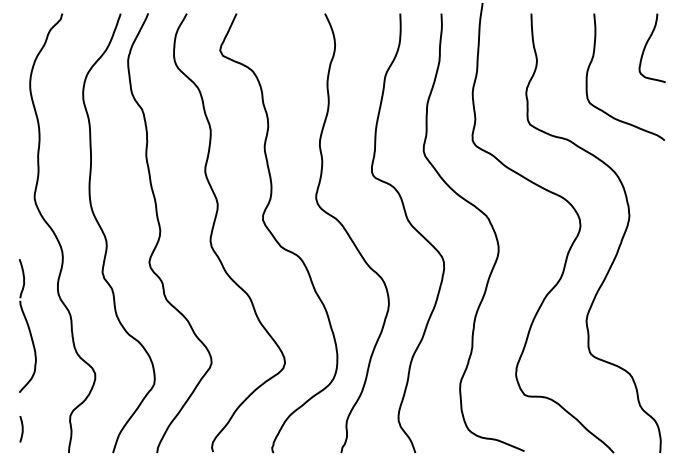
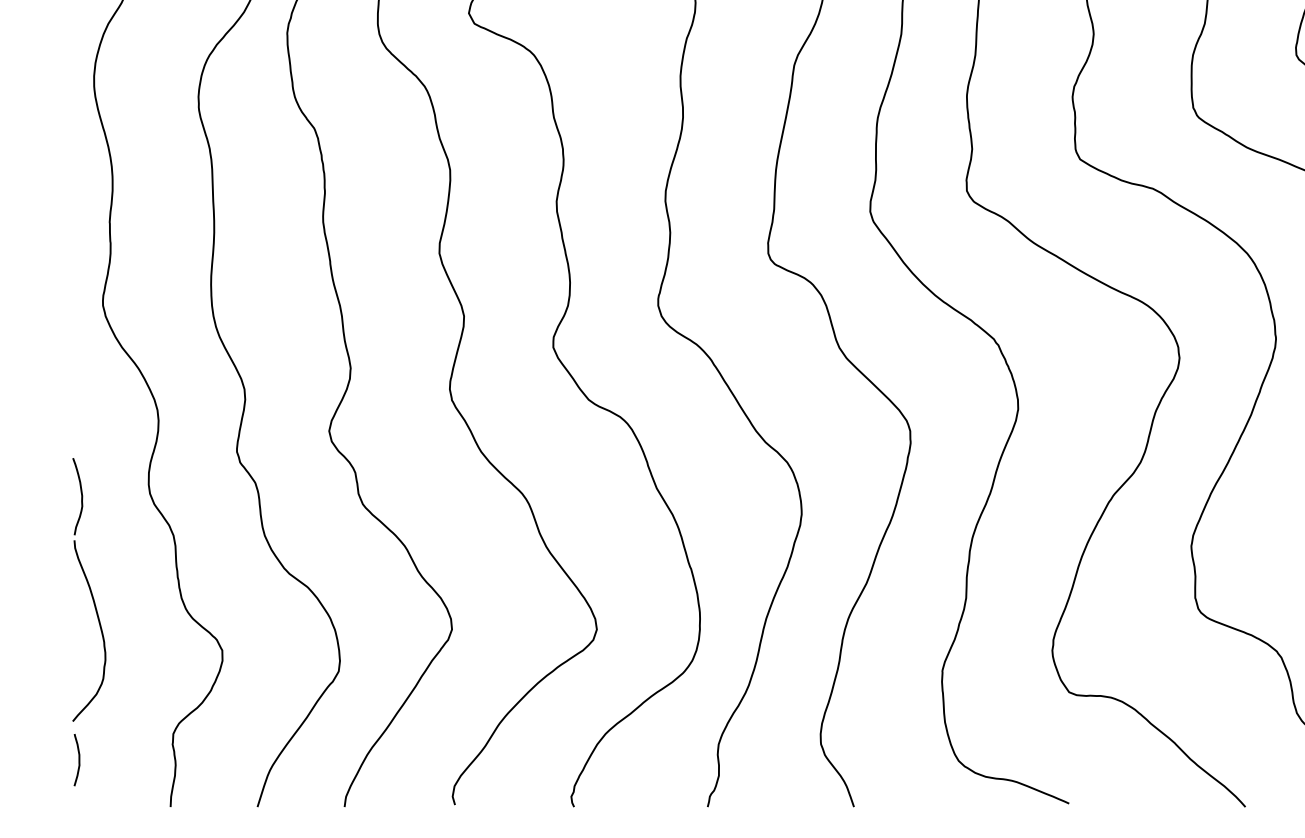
part: (27, 325) -> (88, 588), moved

